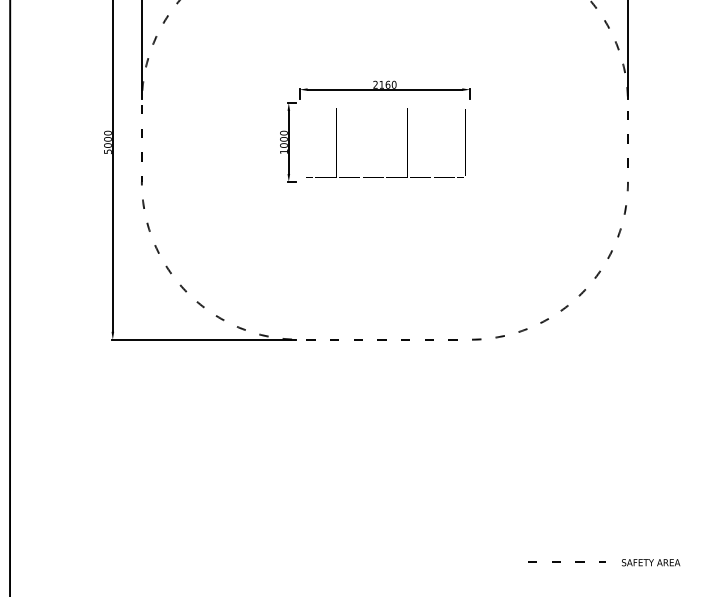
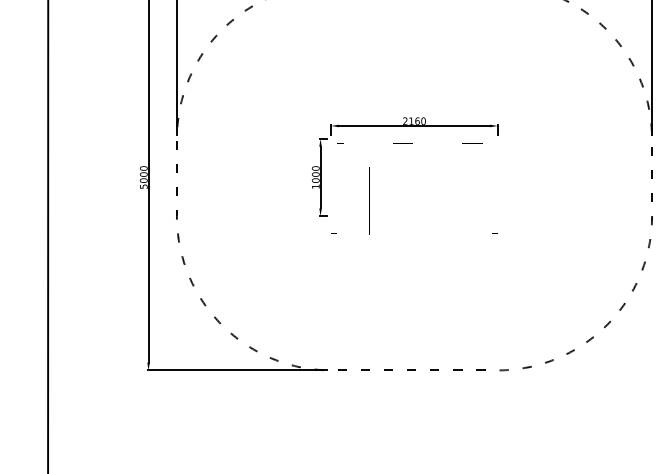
part: (407, 142) -> (436, 201), moved

